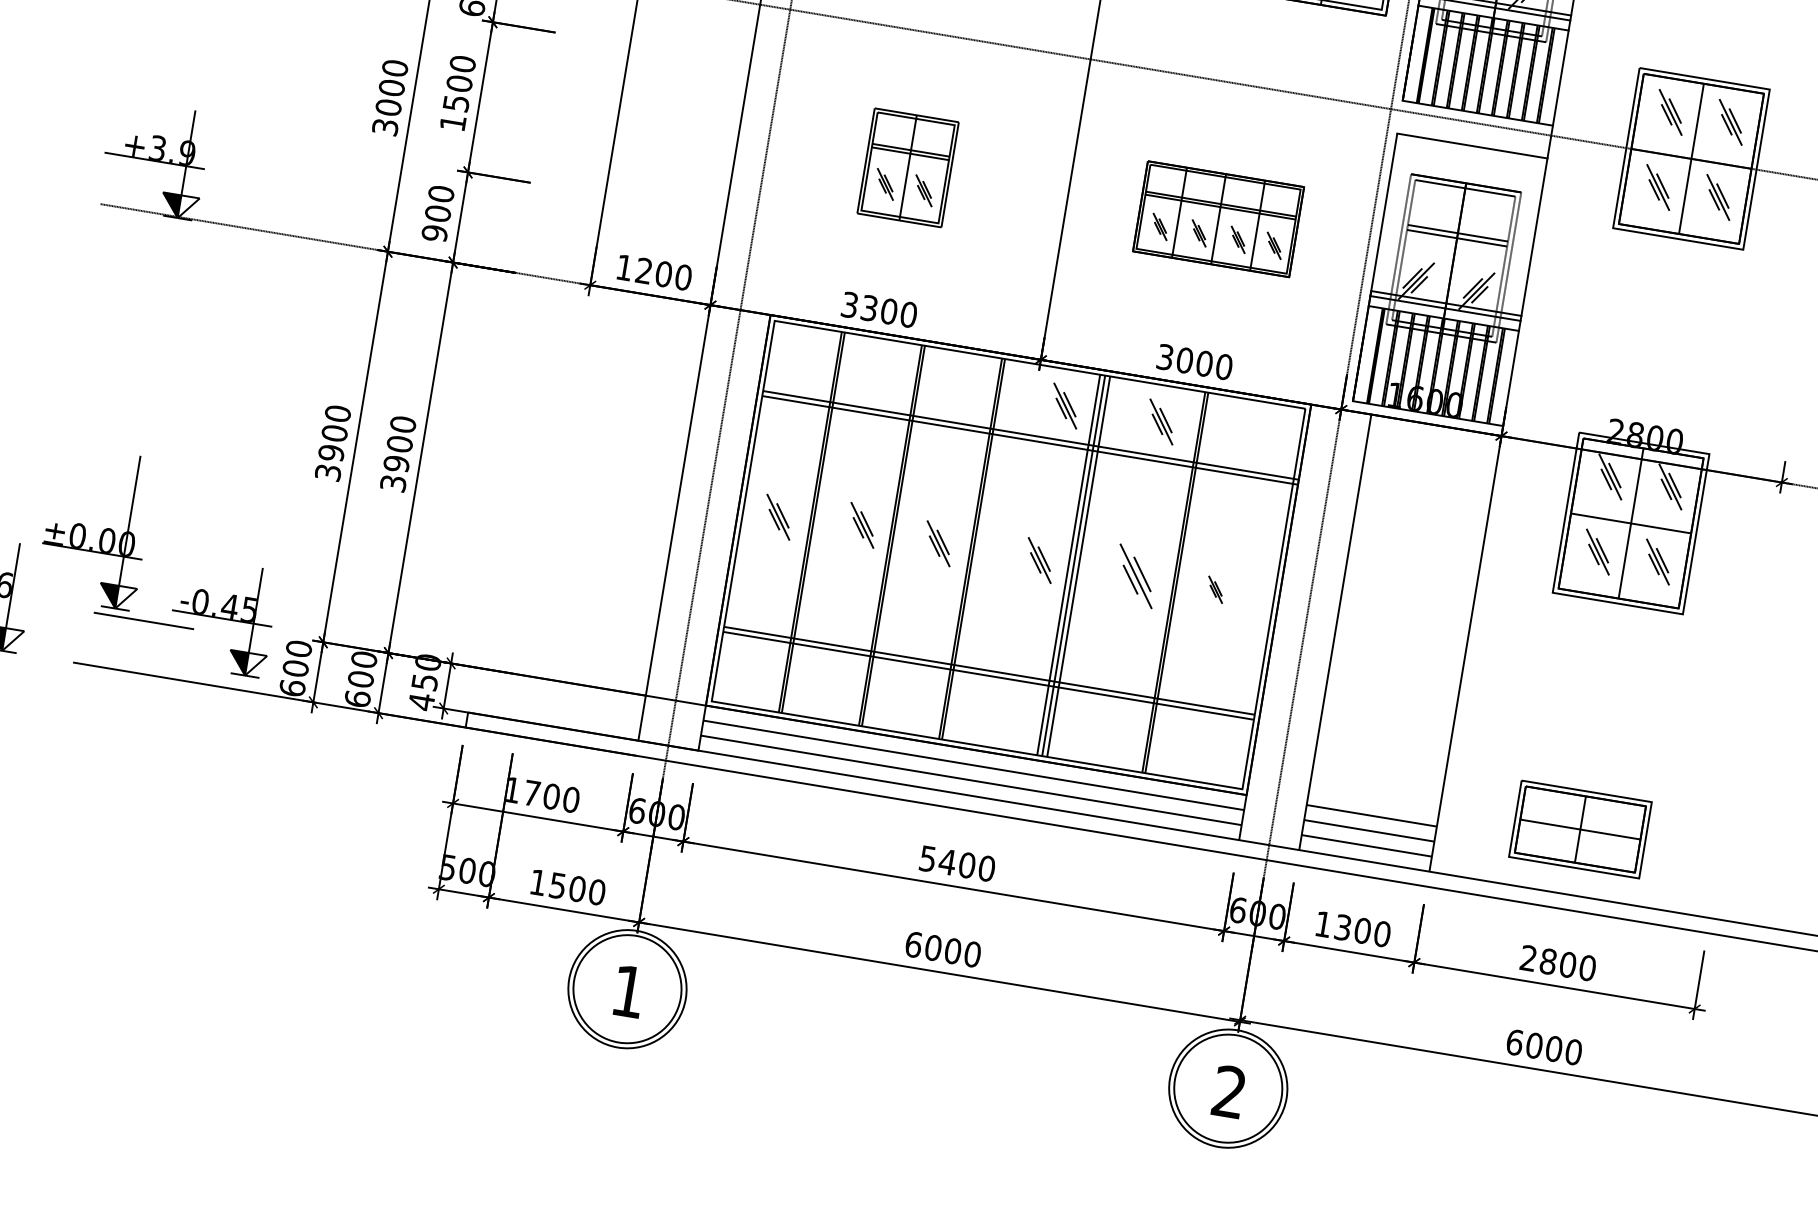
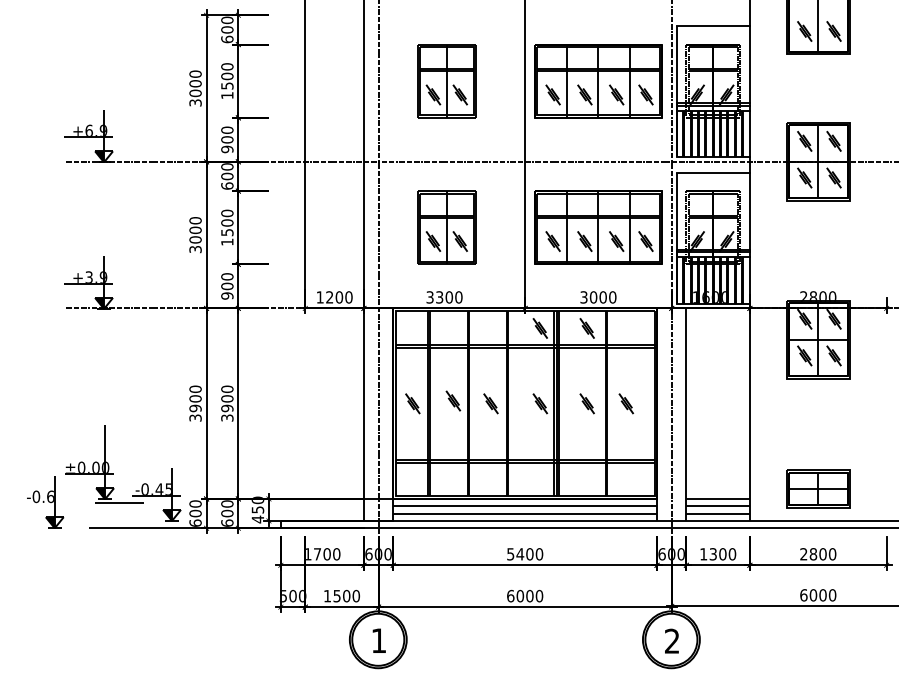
part: (907, 167) -> (446, 227), size x1.43
part: (1218, 218) -> (598, 227), size x1.67
part: (1134, 575) -> (586, 403), size x0.71
part: (1214, 588) -> (625, 403), size x1.67

